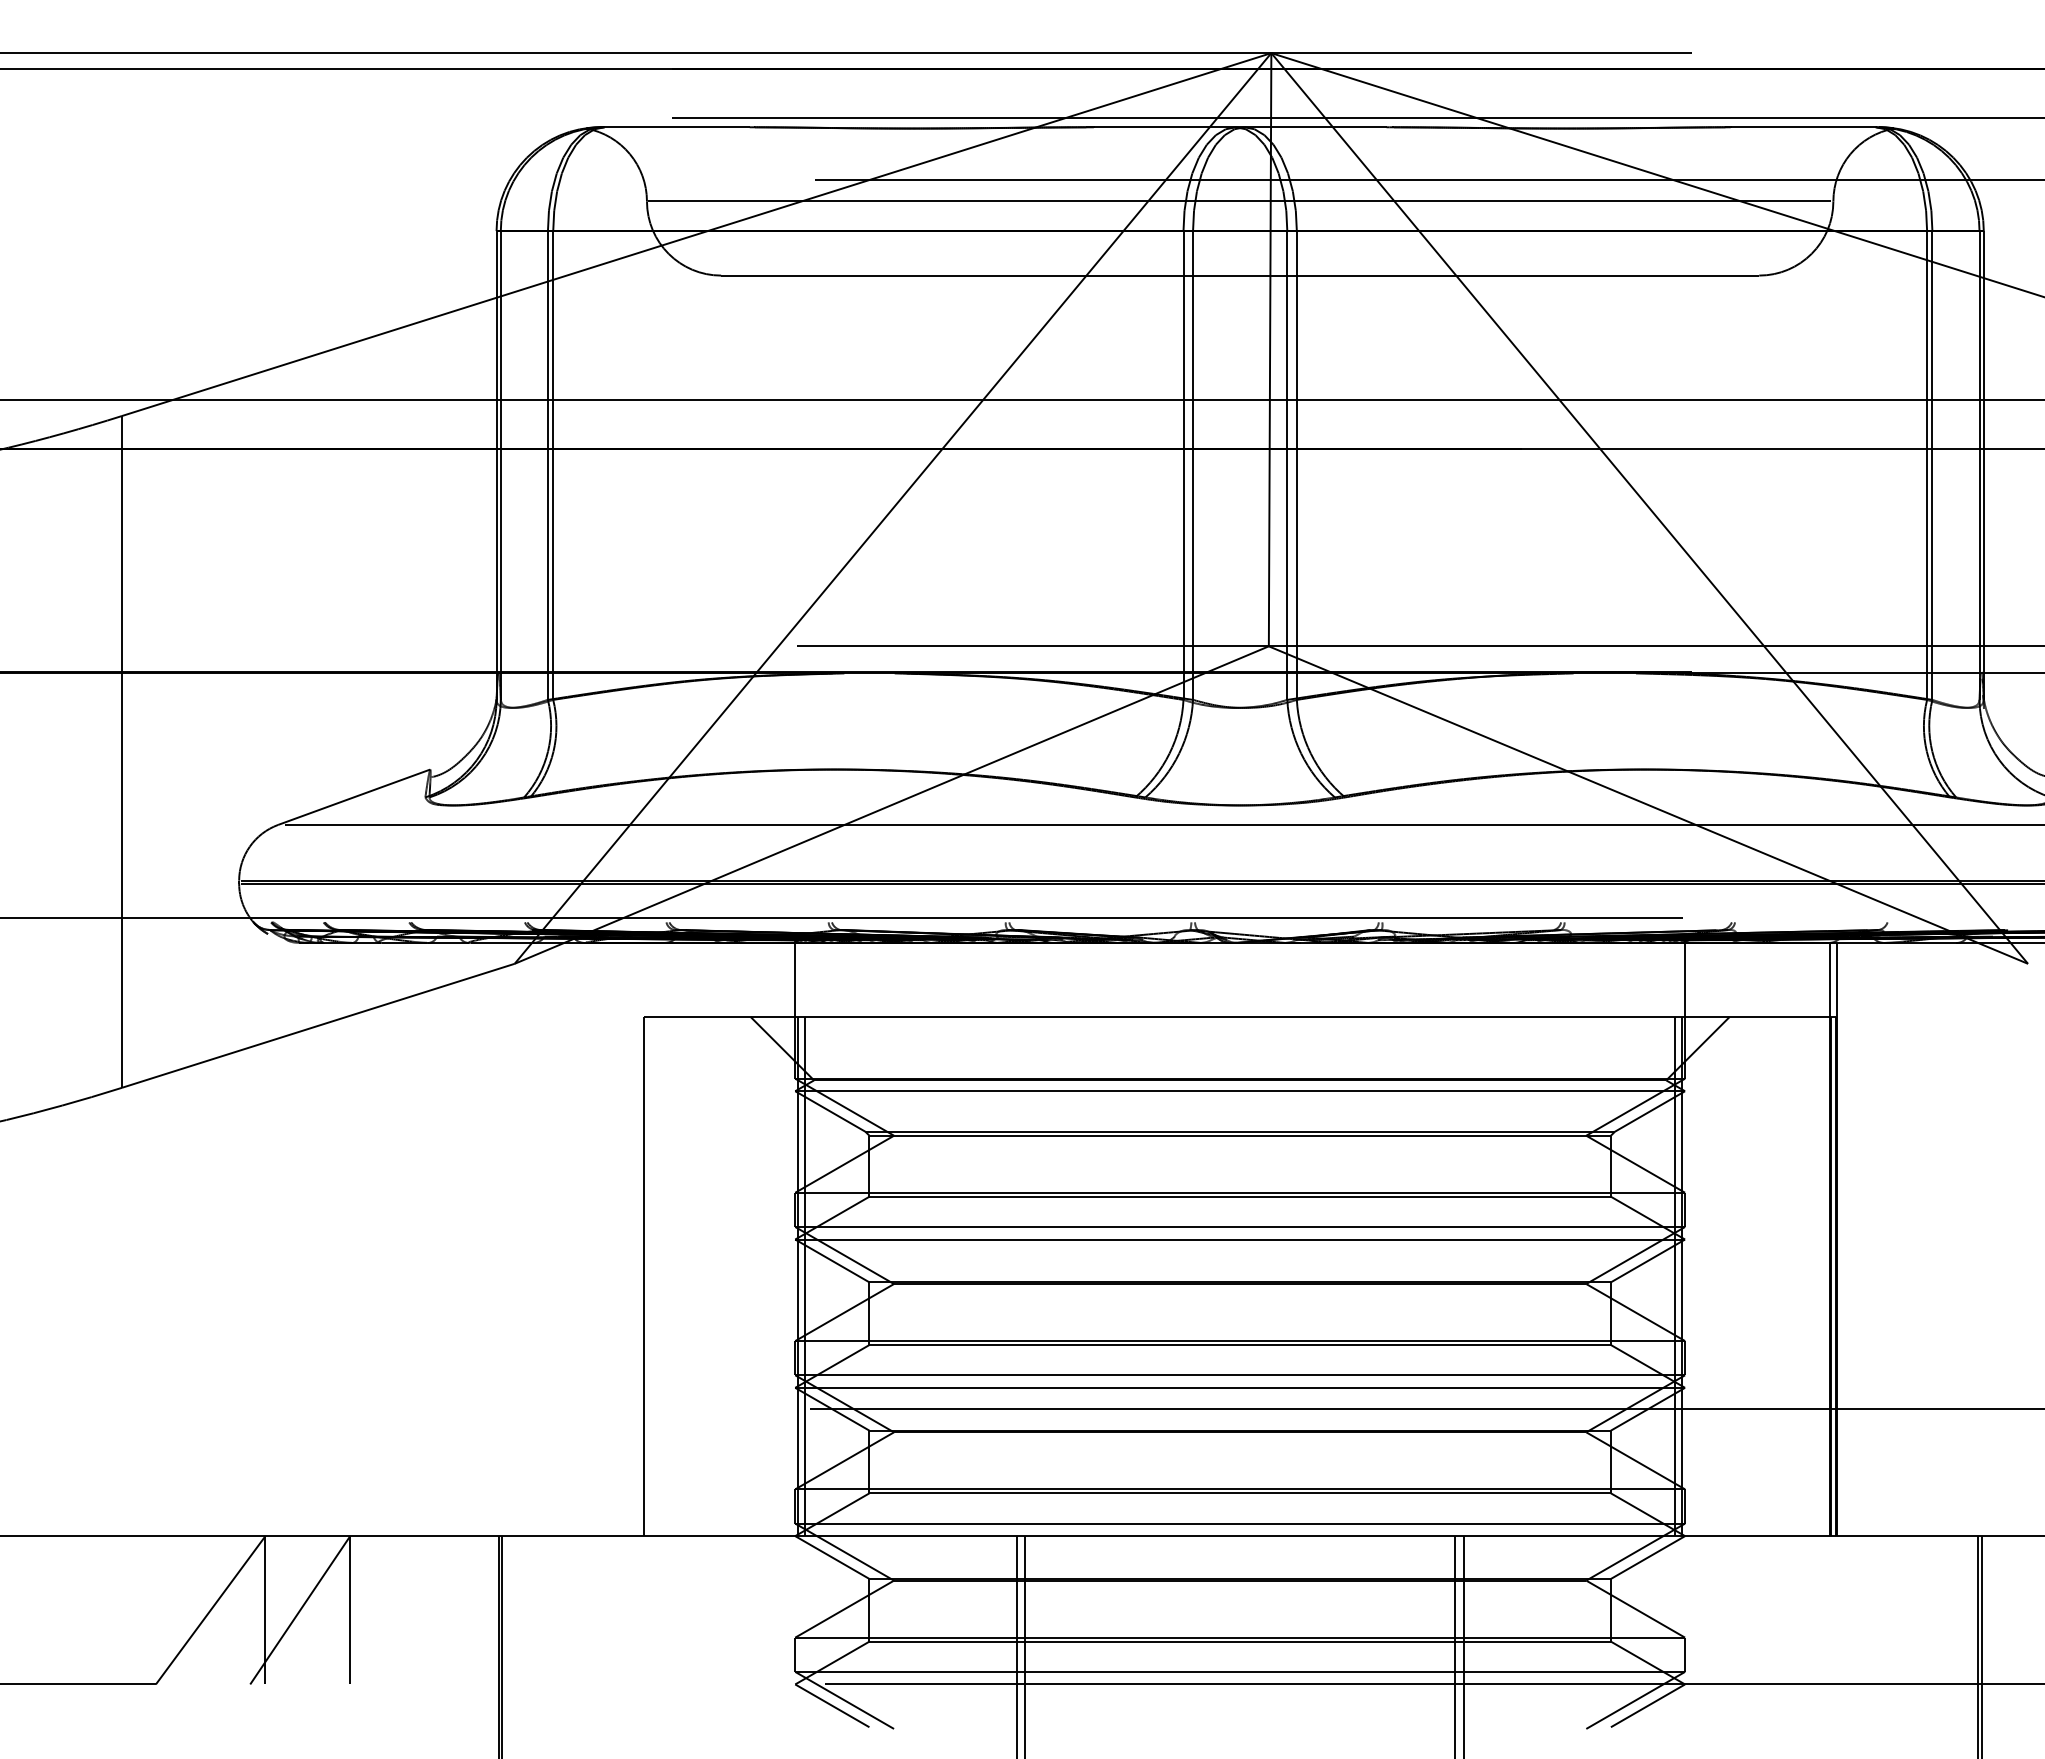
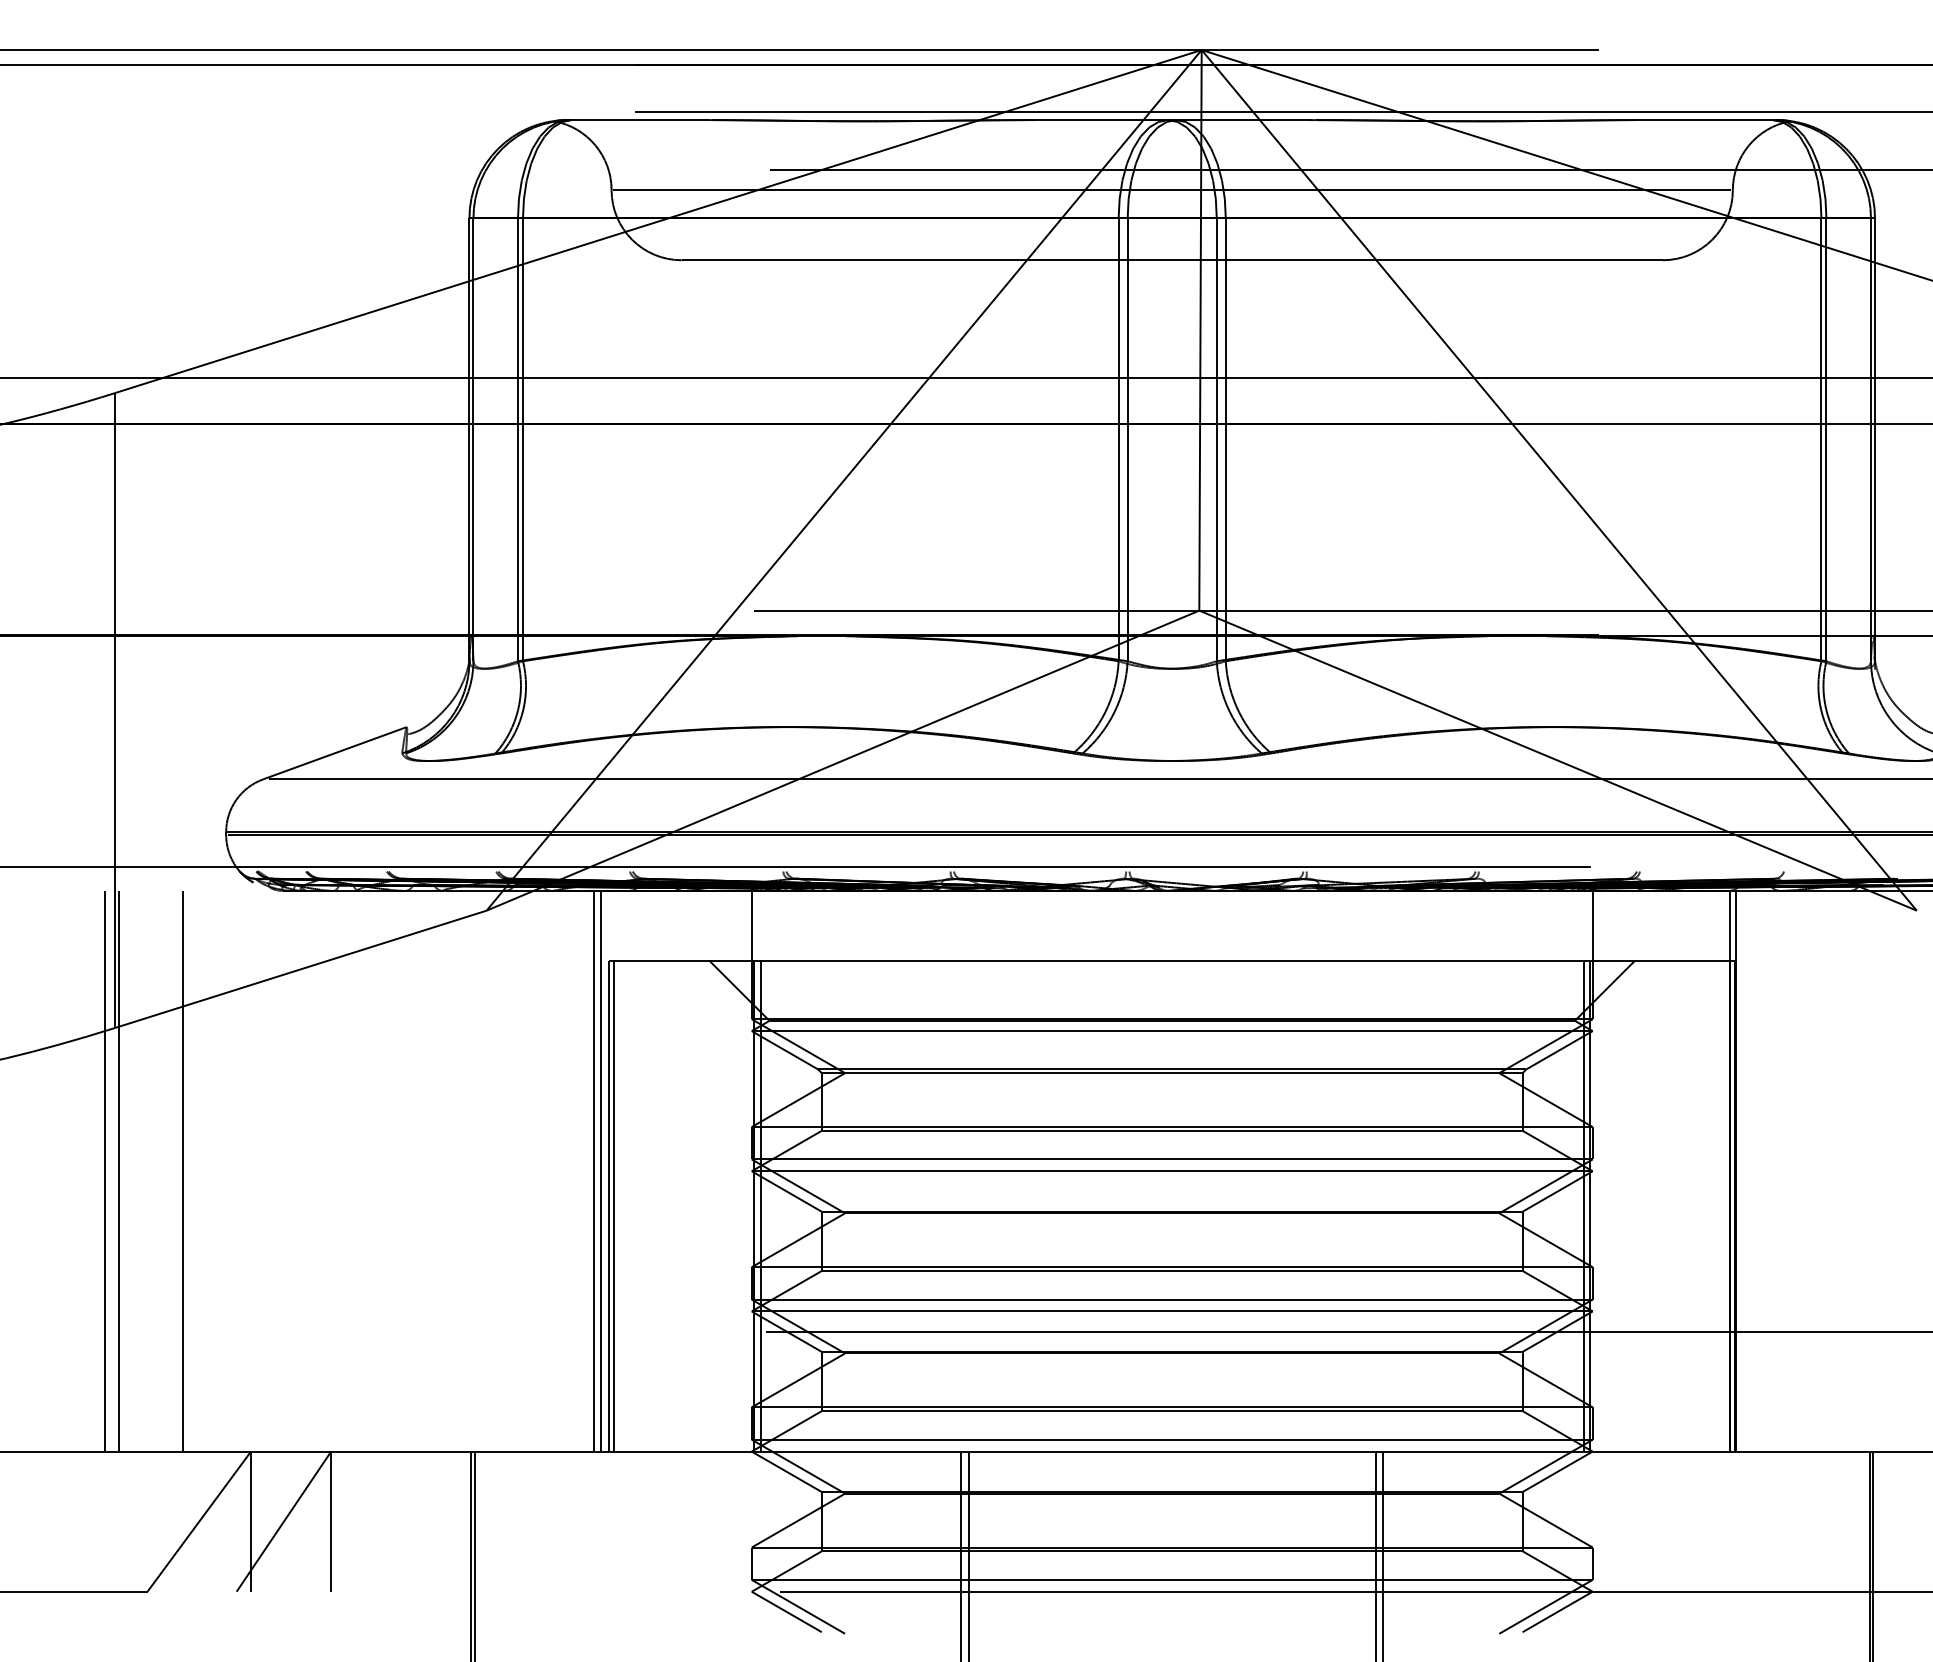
line: (111, 1238) -> (105, 1170), added
line: (125, 1238) -> (118, 1170), added
line: (192, 1238) -> (182, 1170), added
line: (628, 1238) -> (594, 1170), added
line: (635, 1238) -> (600, 1170), added
line: (650, 1276) -> (614, 1206), added

